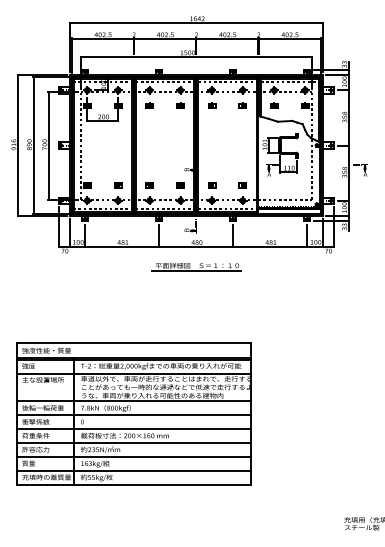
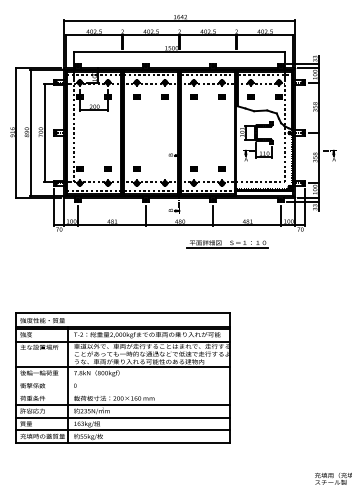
part: (180, 185) -> (165, 169), removed
part: (196, 267) -> (227, 244), moved
line: (134, 415) -> (122, 379), removed
line: (134, 429) -> (122, 392), removed

